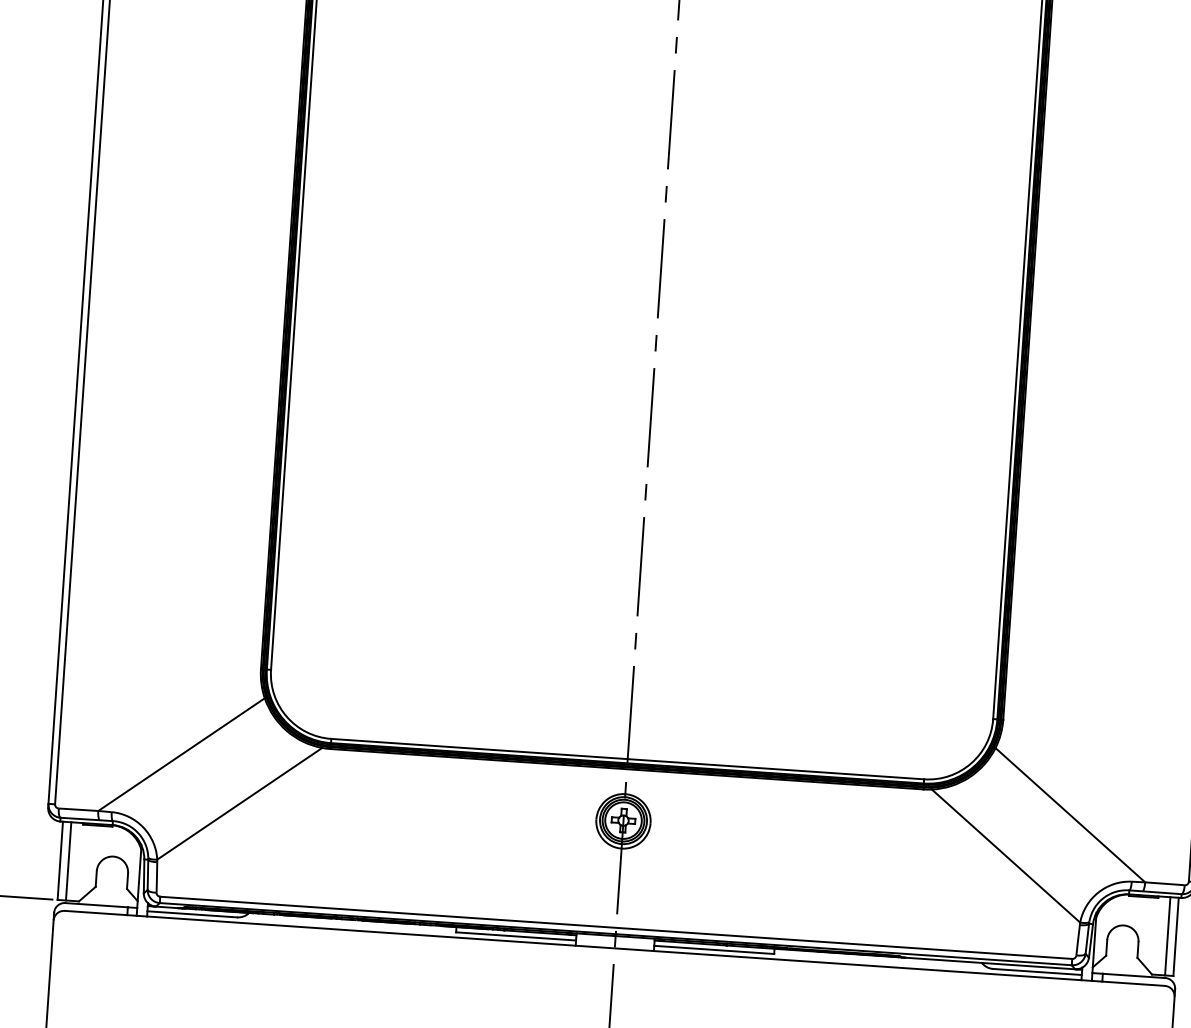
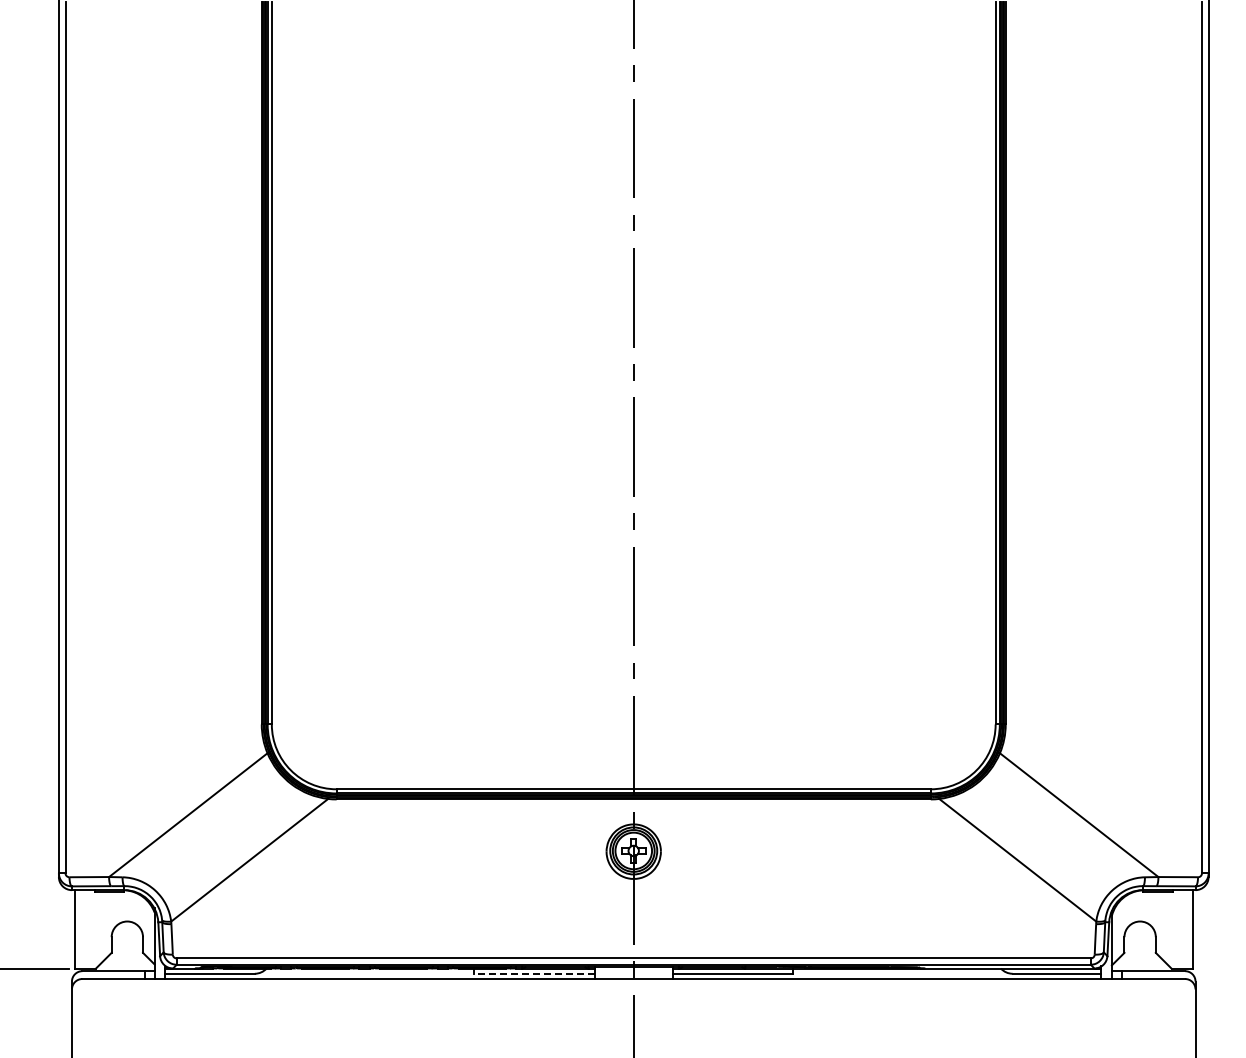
line: (68, 861) -> (82, 929), removed
line: (515, 936) -> (533, 973), solid -> dashed
line: (1167, 936) -> (1184, 929), removed

